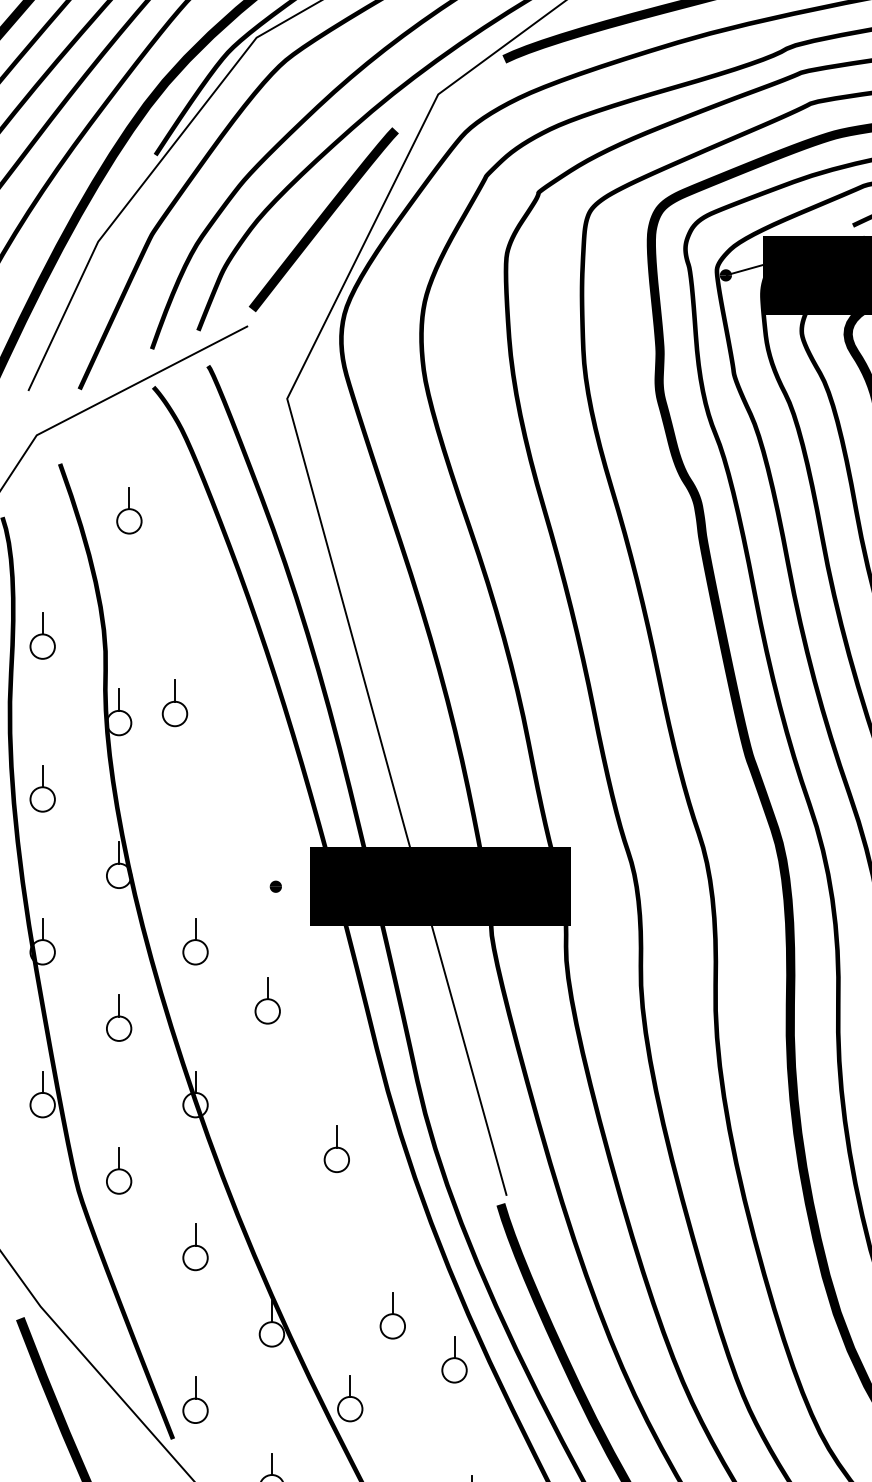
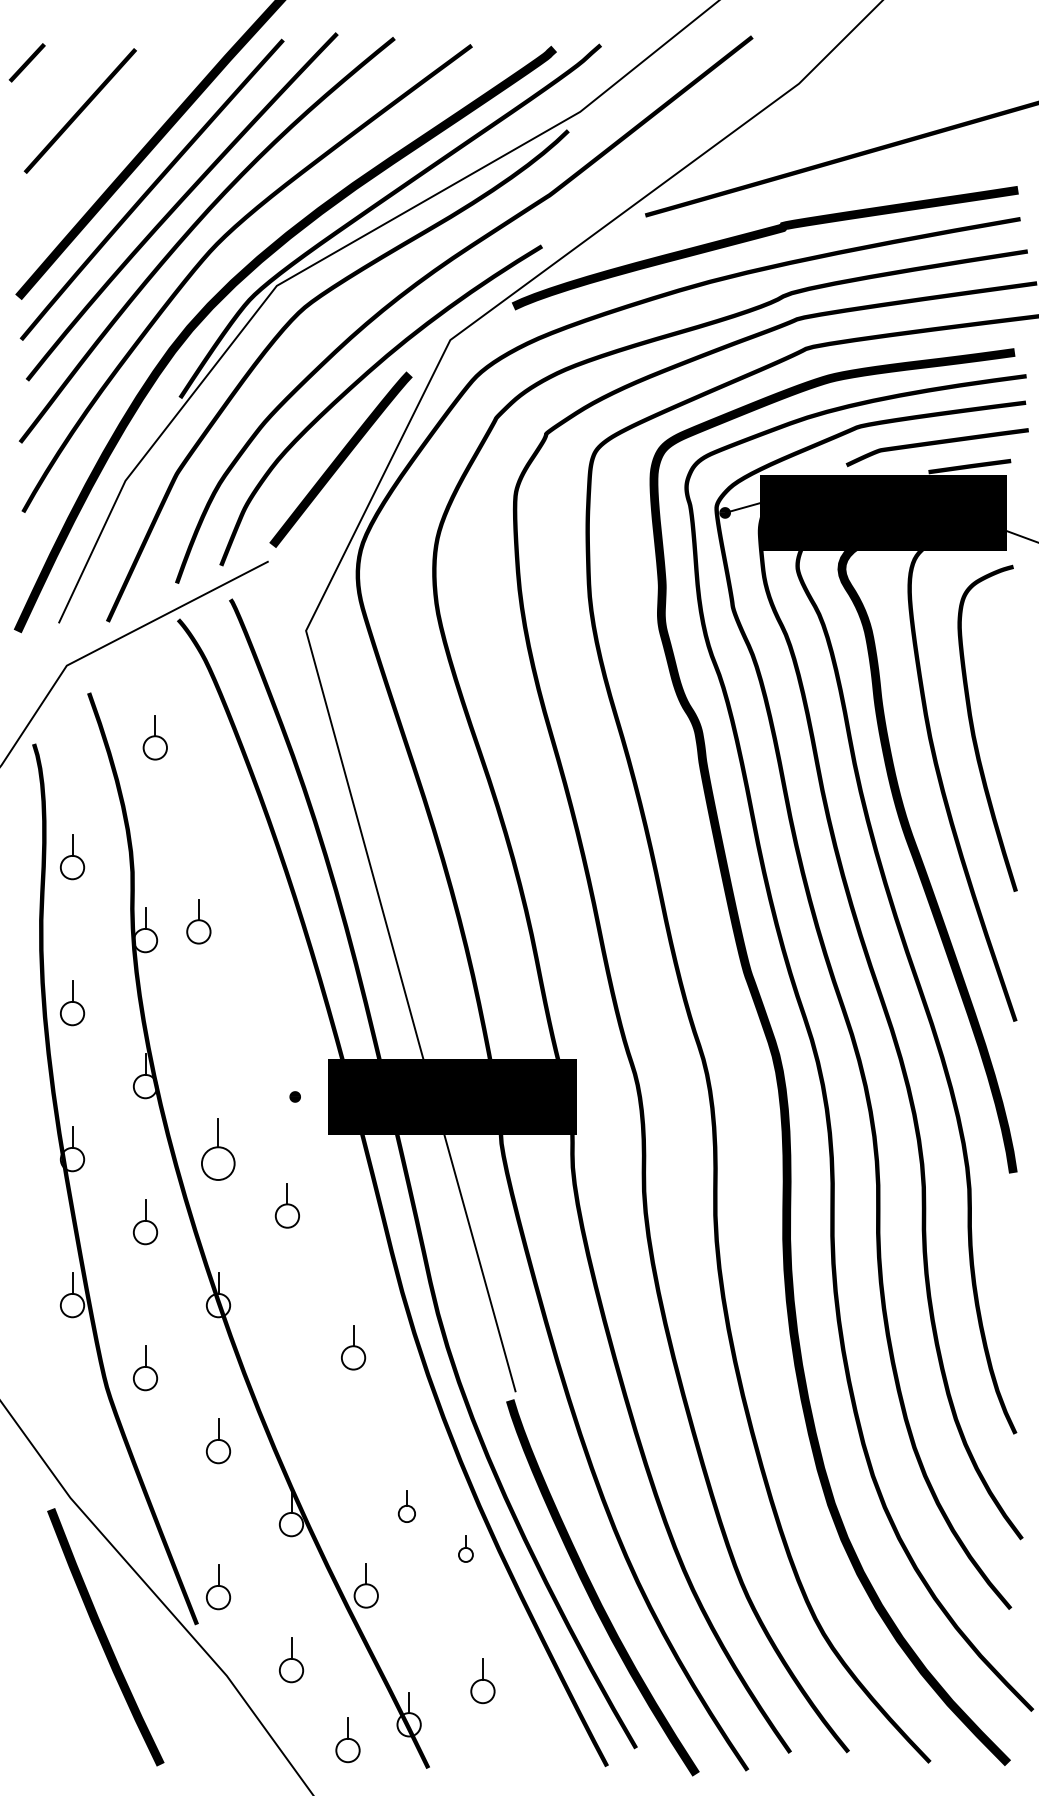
part: (195, 941) -> (218, 1149), size x1.4
part: (392, 1315) -> (406, 1506), size x0.7
part: (454, 1359) -> (465, 1548), size x0.6

